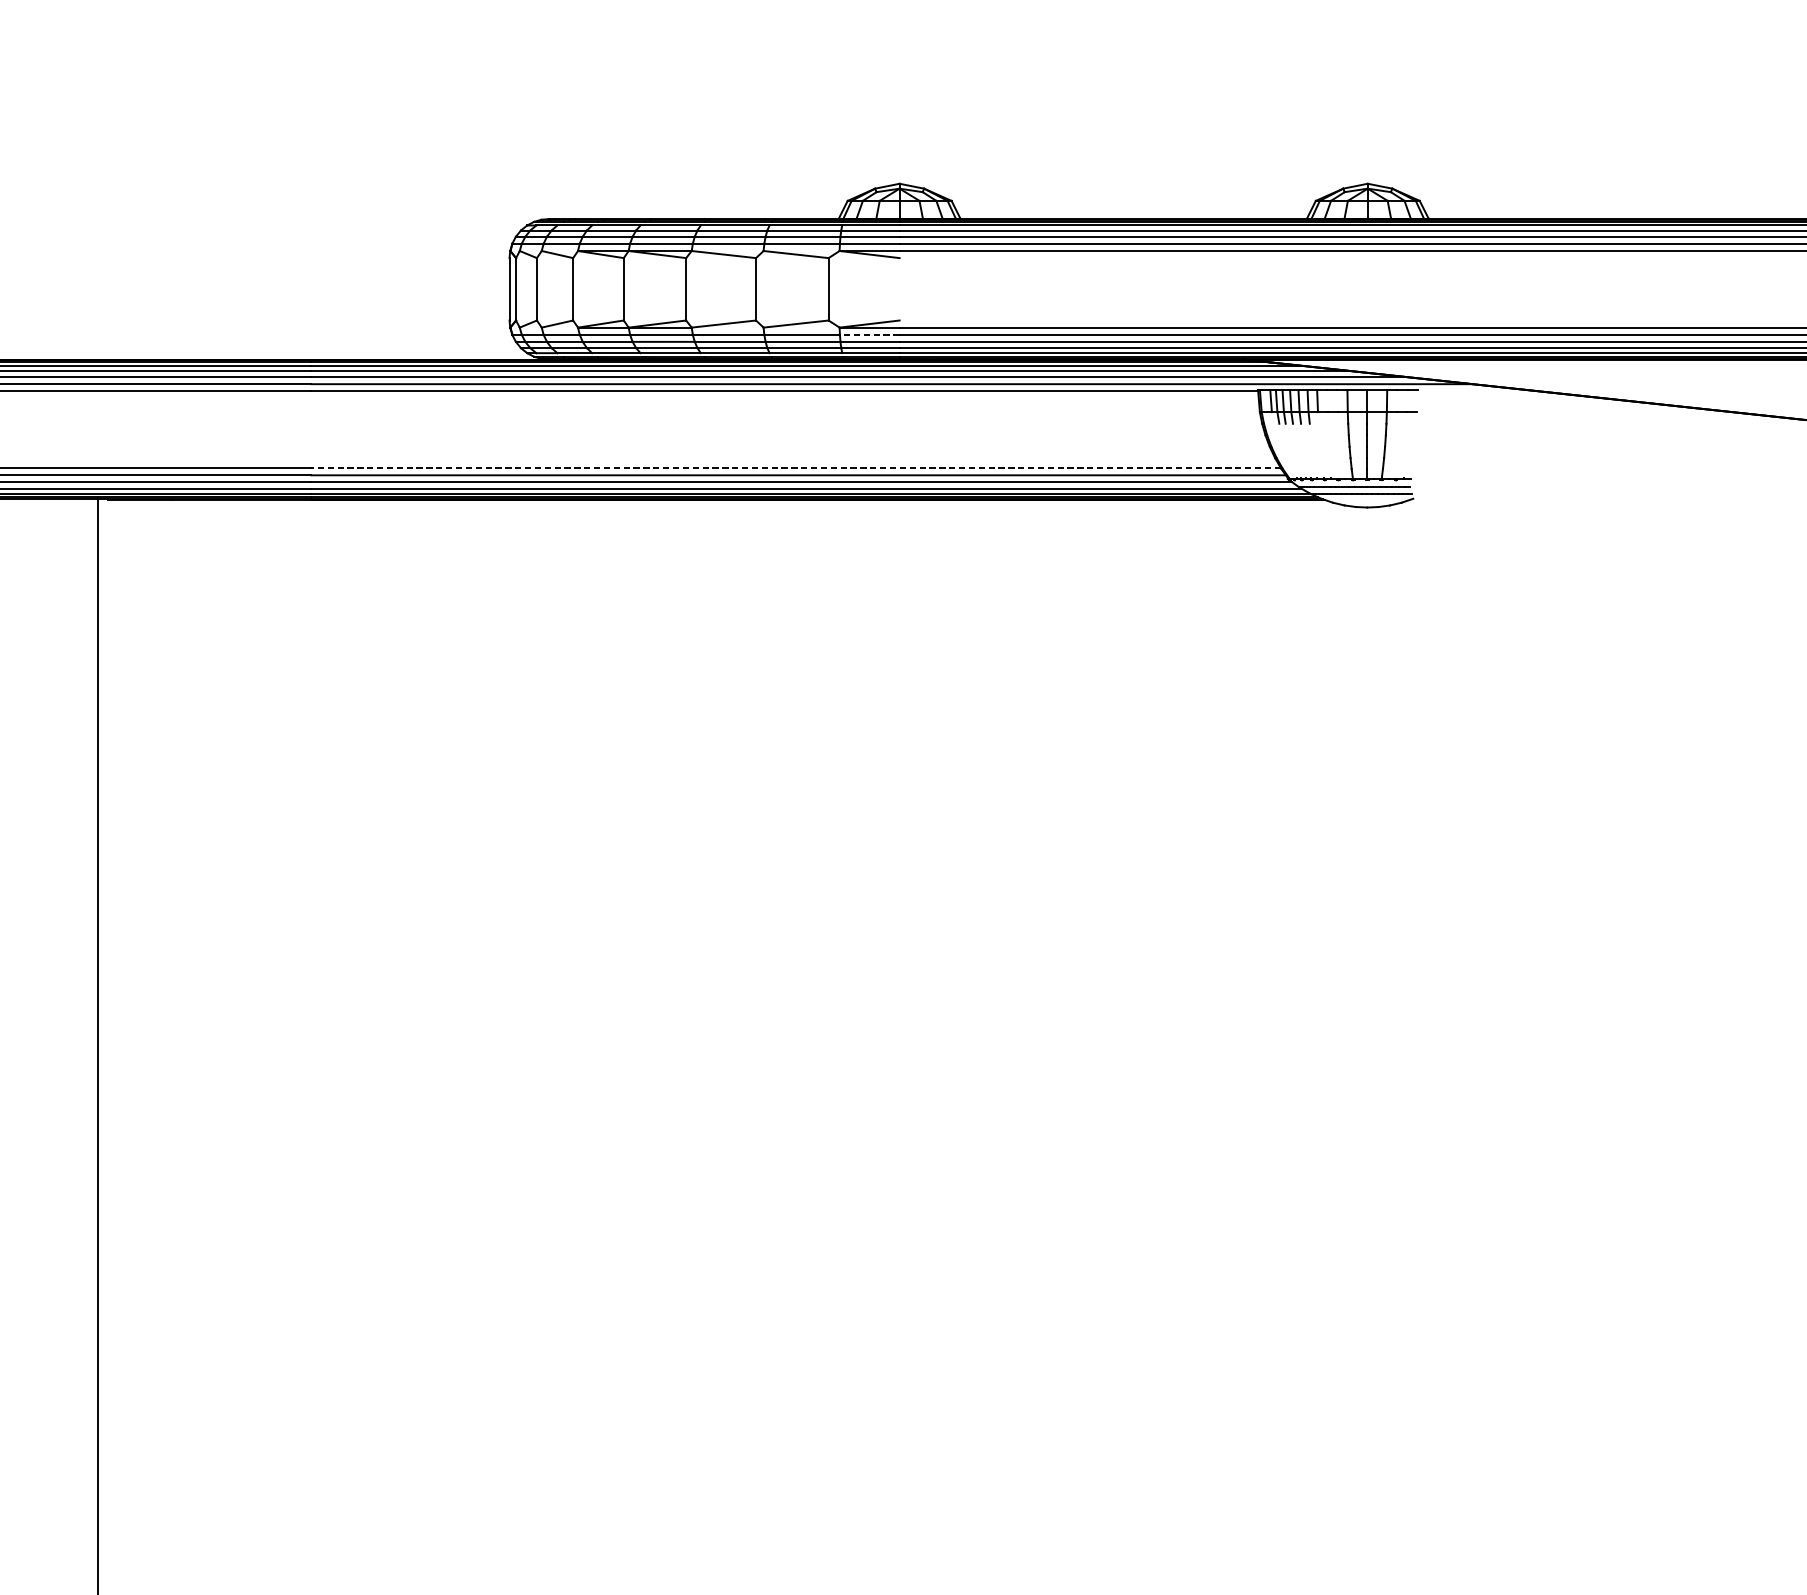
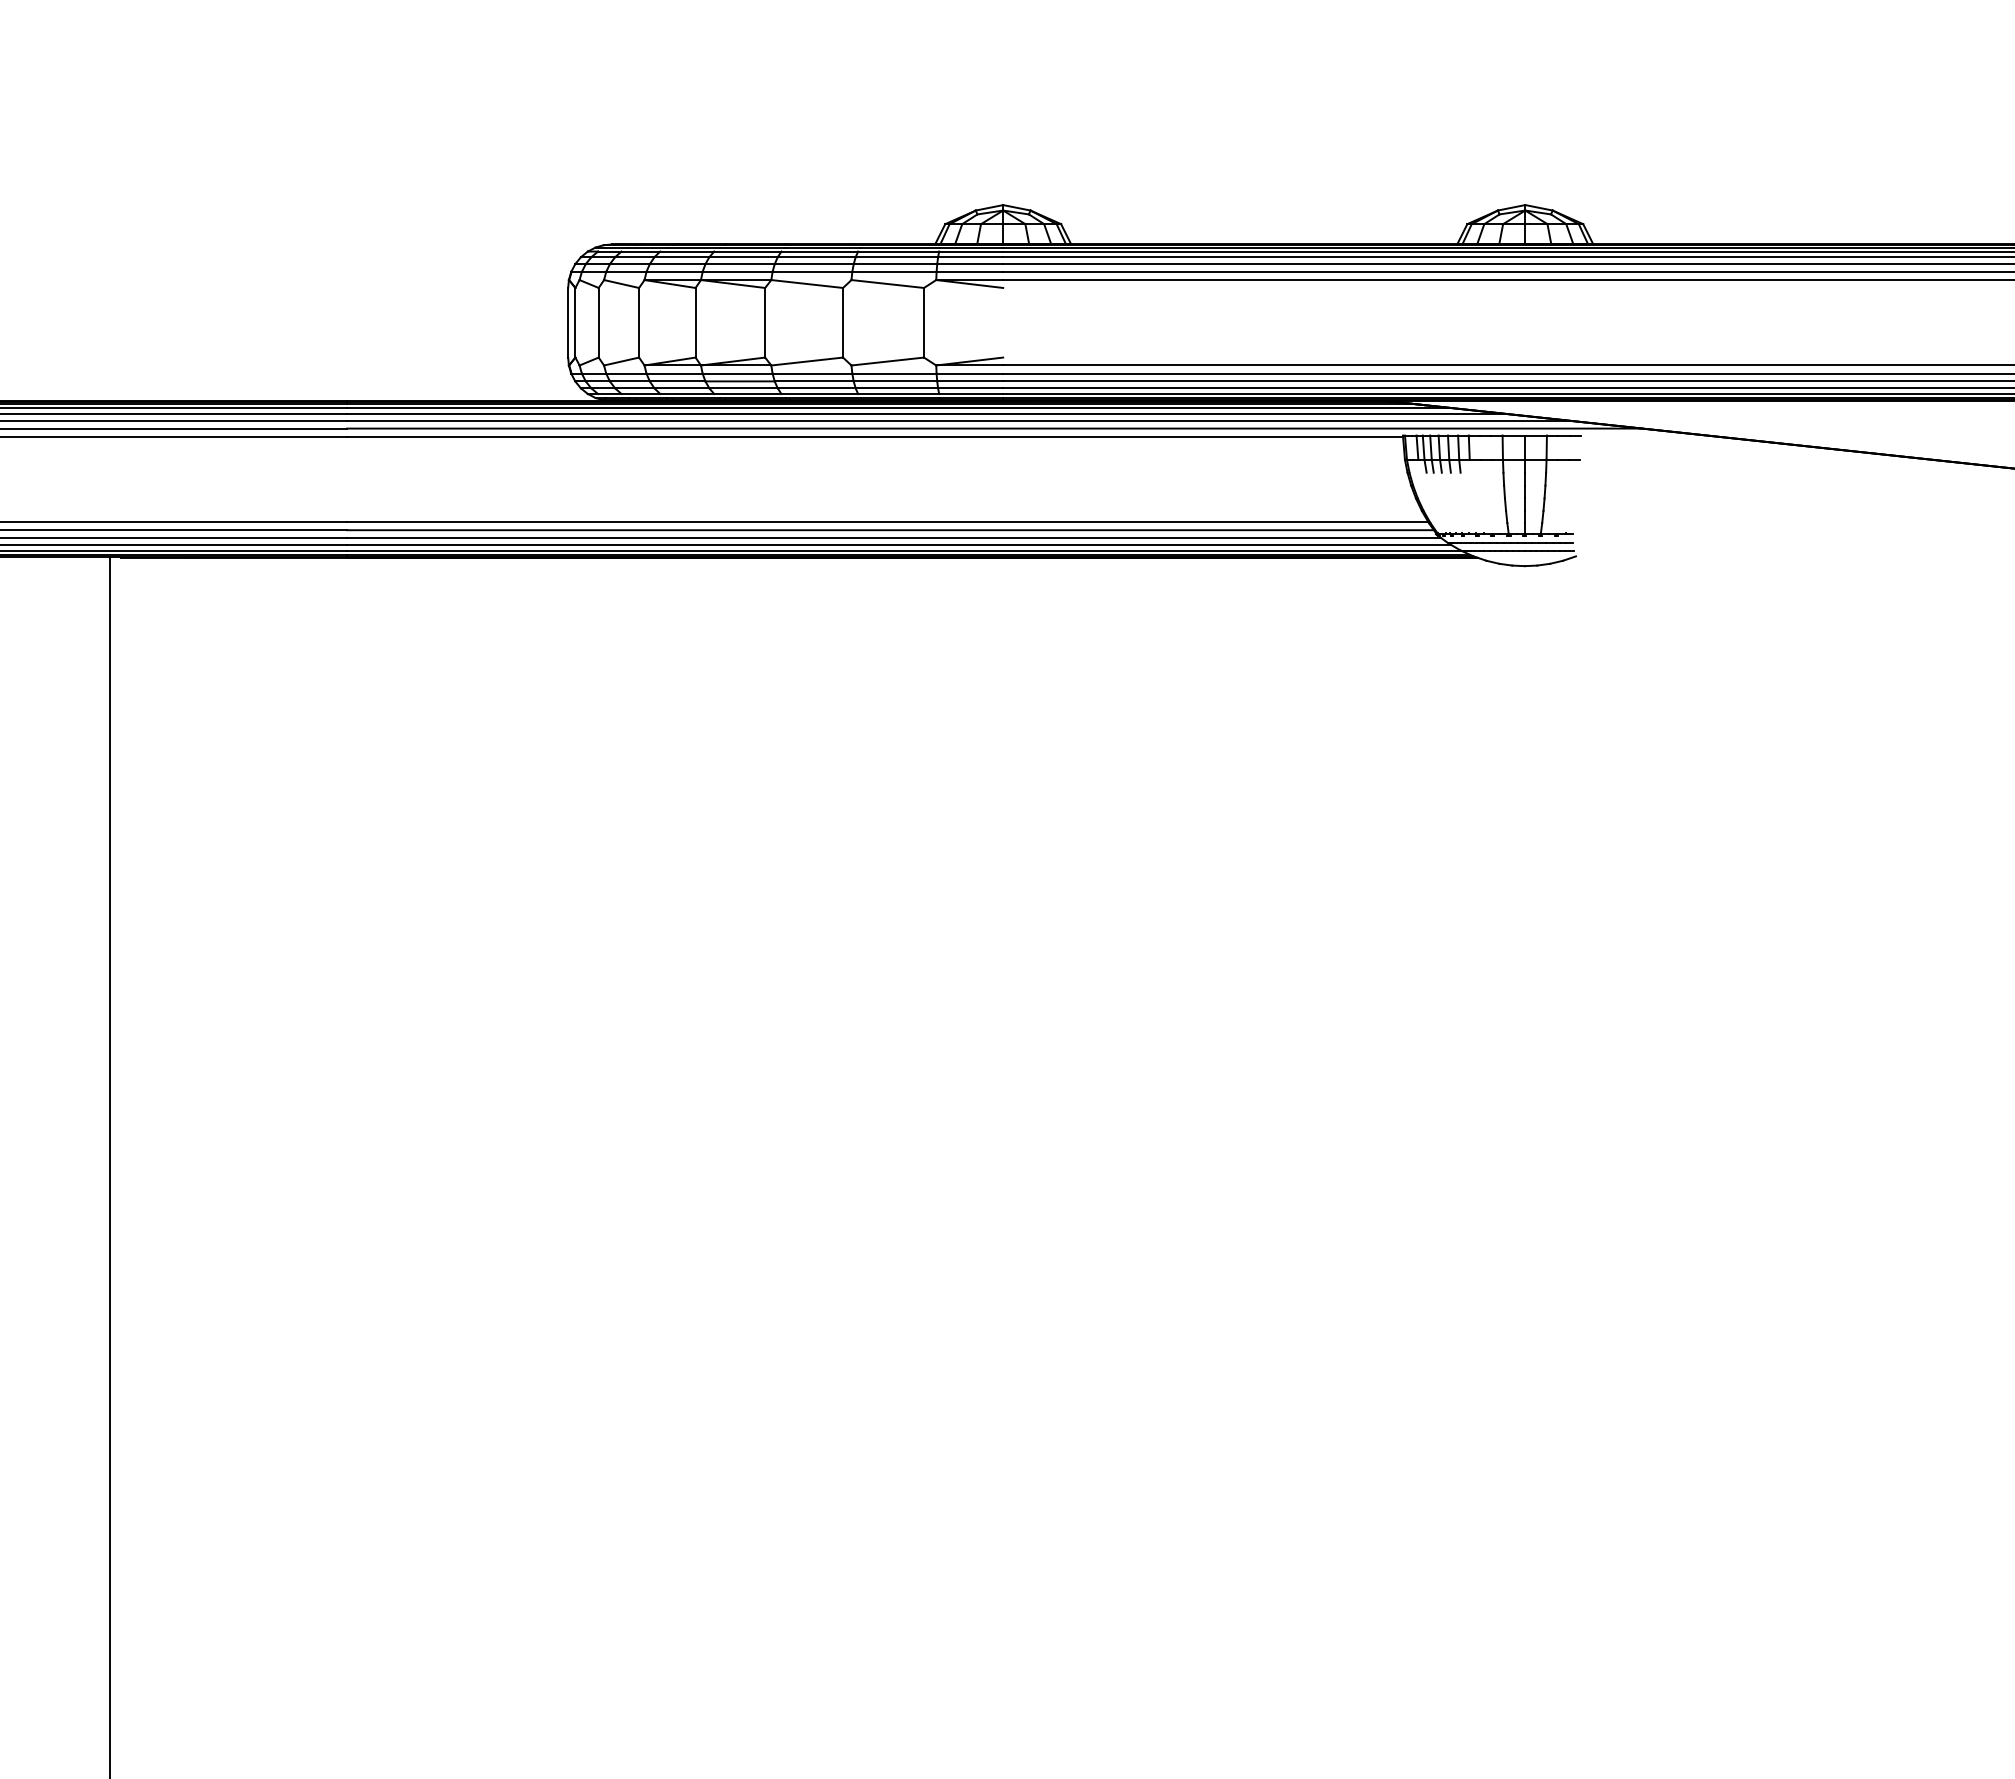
line: (869, 334) -> (969, 373), dashed -> solid
line: (795, 468) -> (887, 522), dashed -> solid

